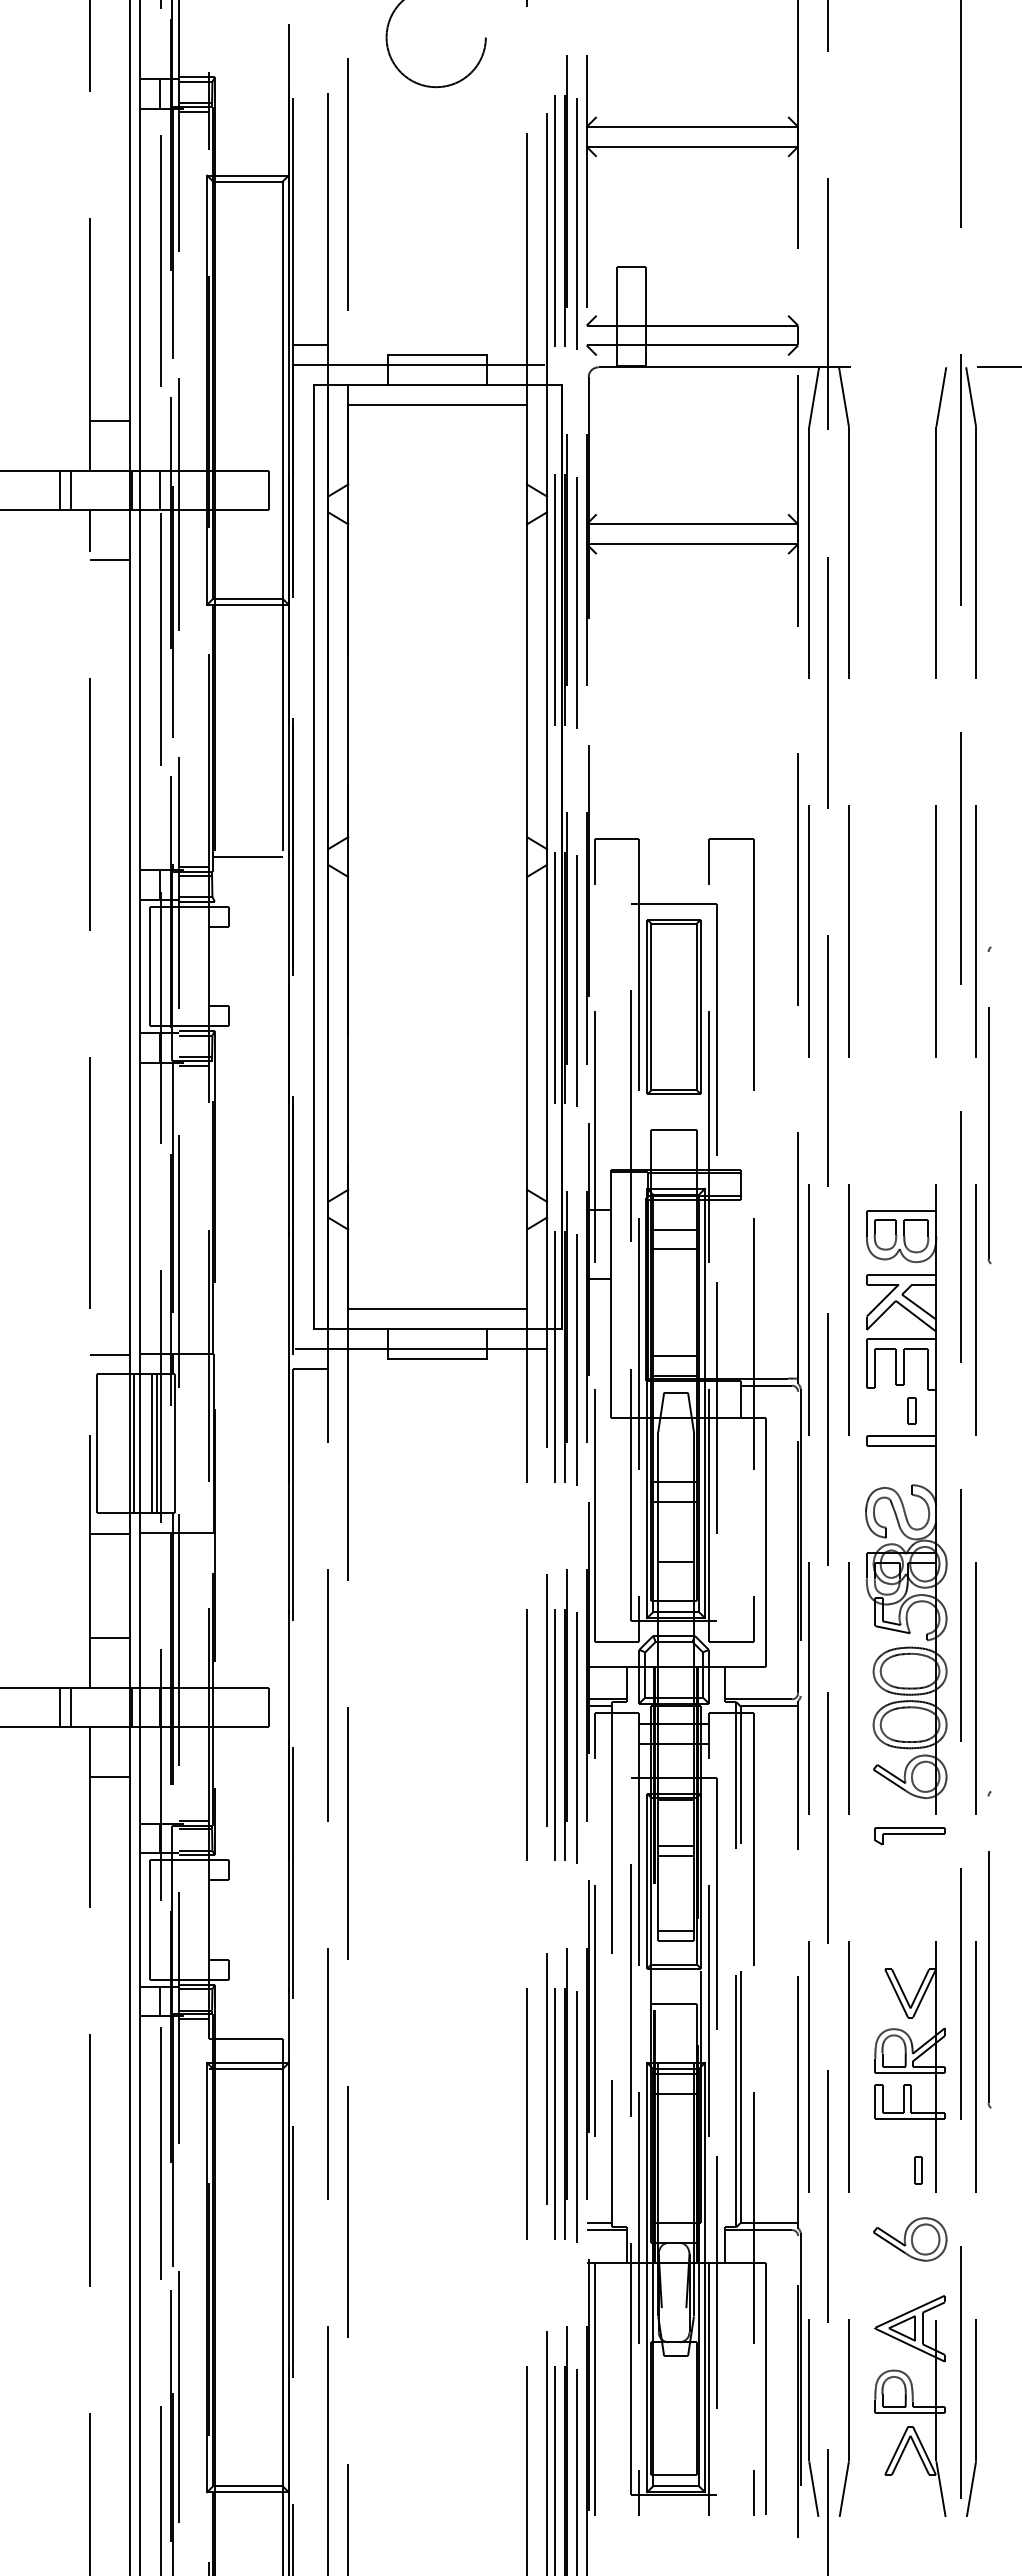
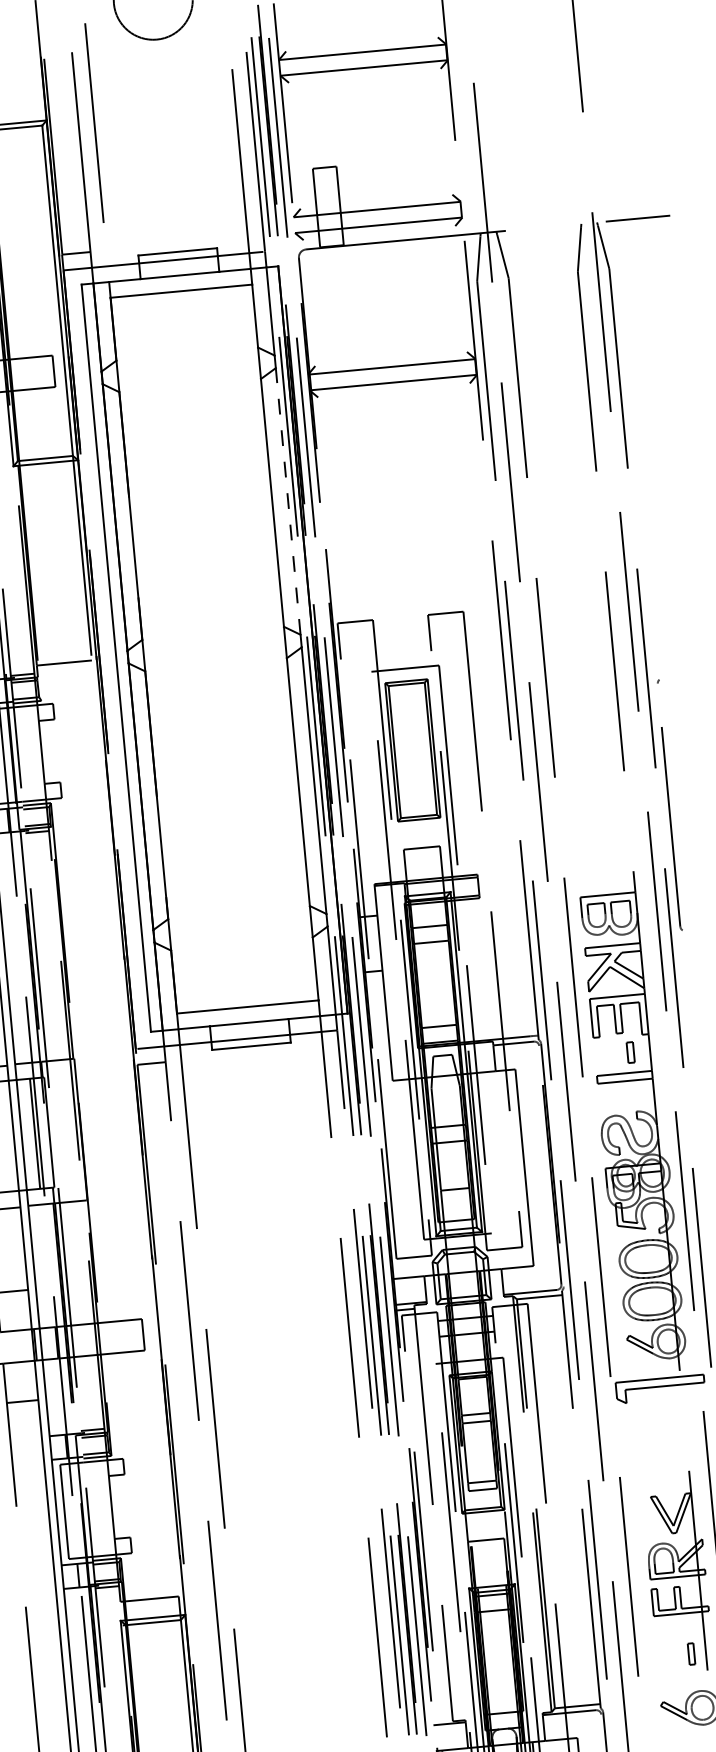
line: (546, 680) -> (287, 501), solid -> dashed
line: (134, 1442) -> (17, 1134), removed
line: (151, 1442) -> (31, 1133), removed
part: (909, 1836) -> (660, 1389), size x1.6
line: (598, 2222) -> (442, 1718), removed

